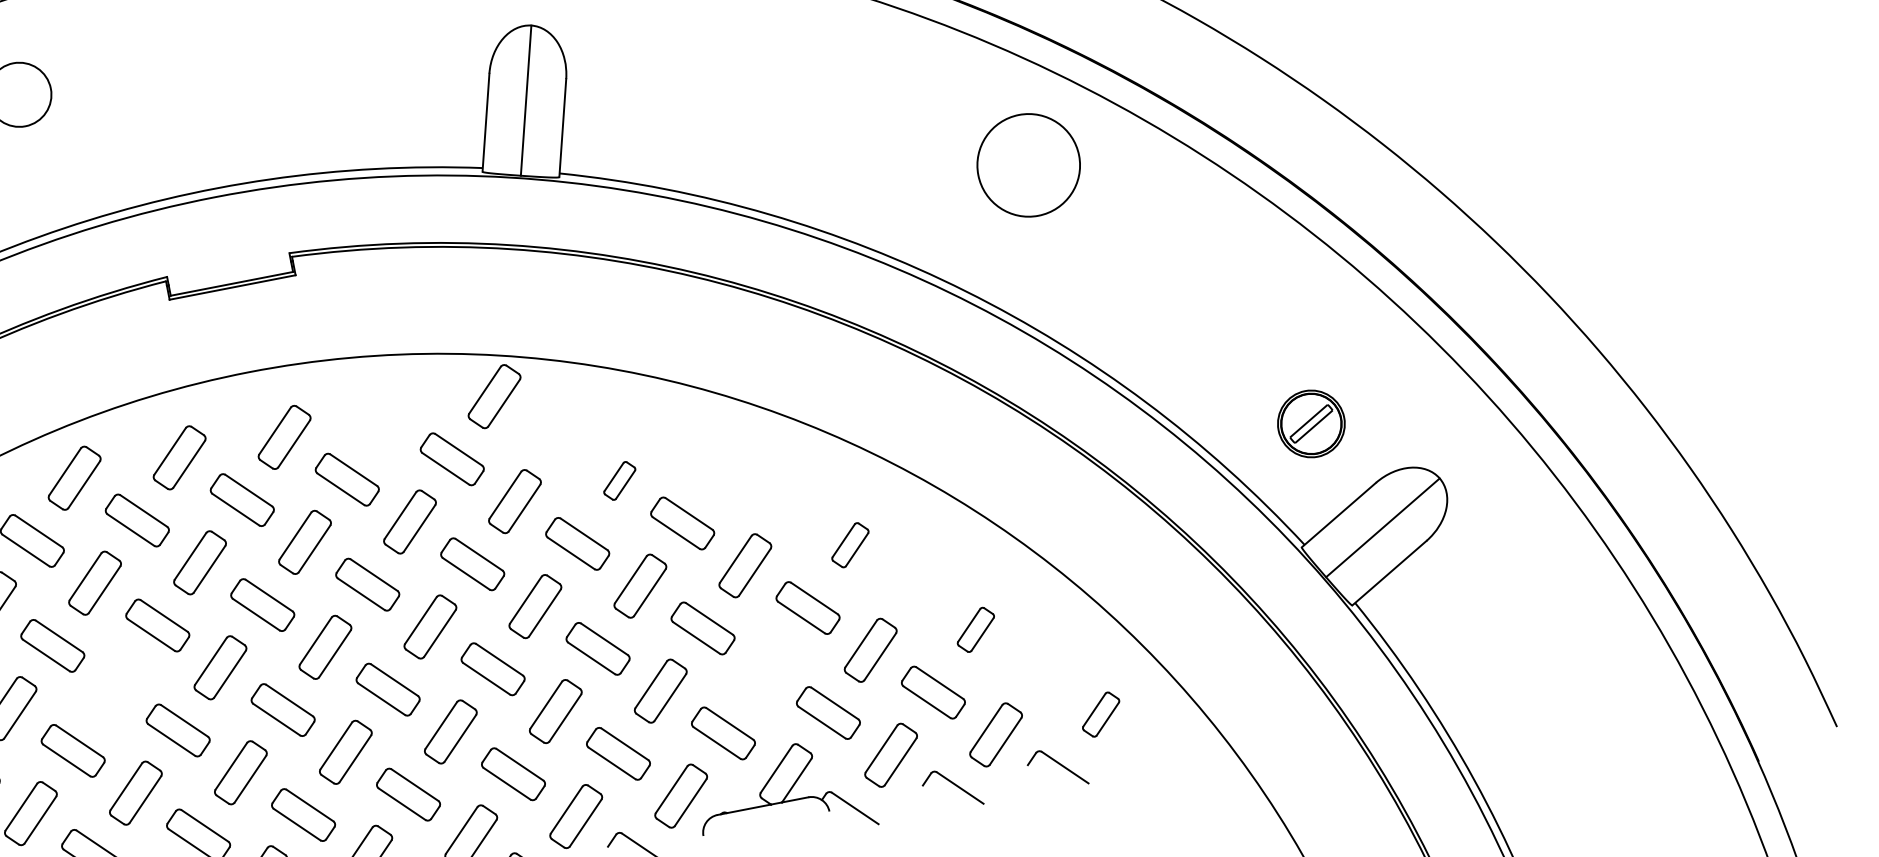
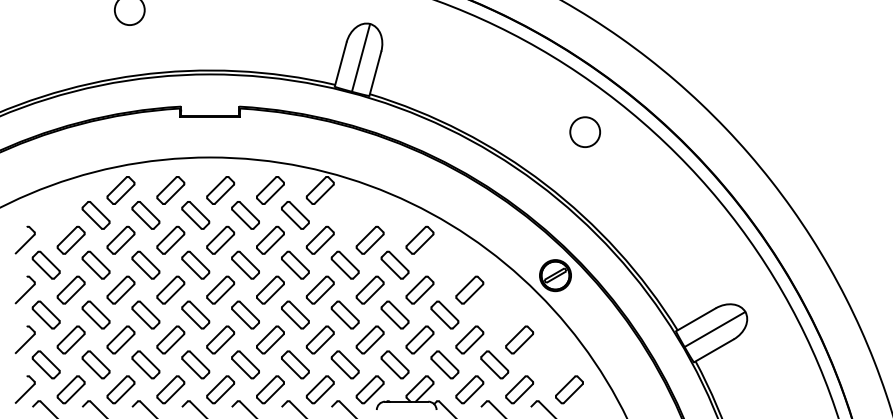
circle: (1029, 165) -> (585, 132), size x0.62
part: (389, 417) -> (270, 190), added
part: (1311, 423) -> (555, 275), moved
part: (723, 459) -> (419, 239), added
part: (618, 479) -> (369, 239), size x1.67
part: (849, 544) -> (469, 289), size x1.43
part: (975, 628) -> (519, 339), size x1.43
part: (764, 669) -> (419, 339), added
part: (114, 687) -> (120, 289), added
part: (1100, 713) -> (569, 389), size x1.43

